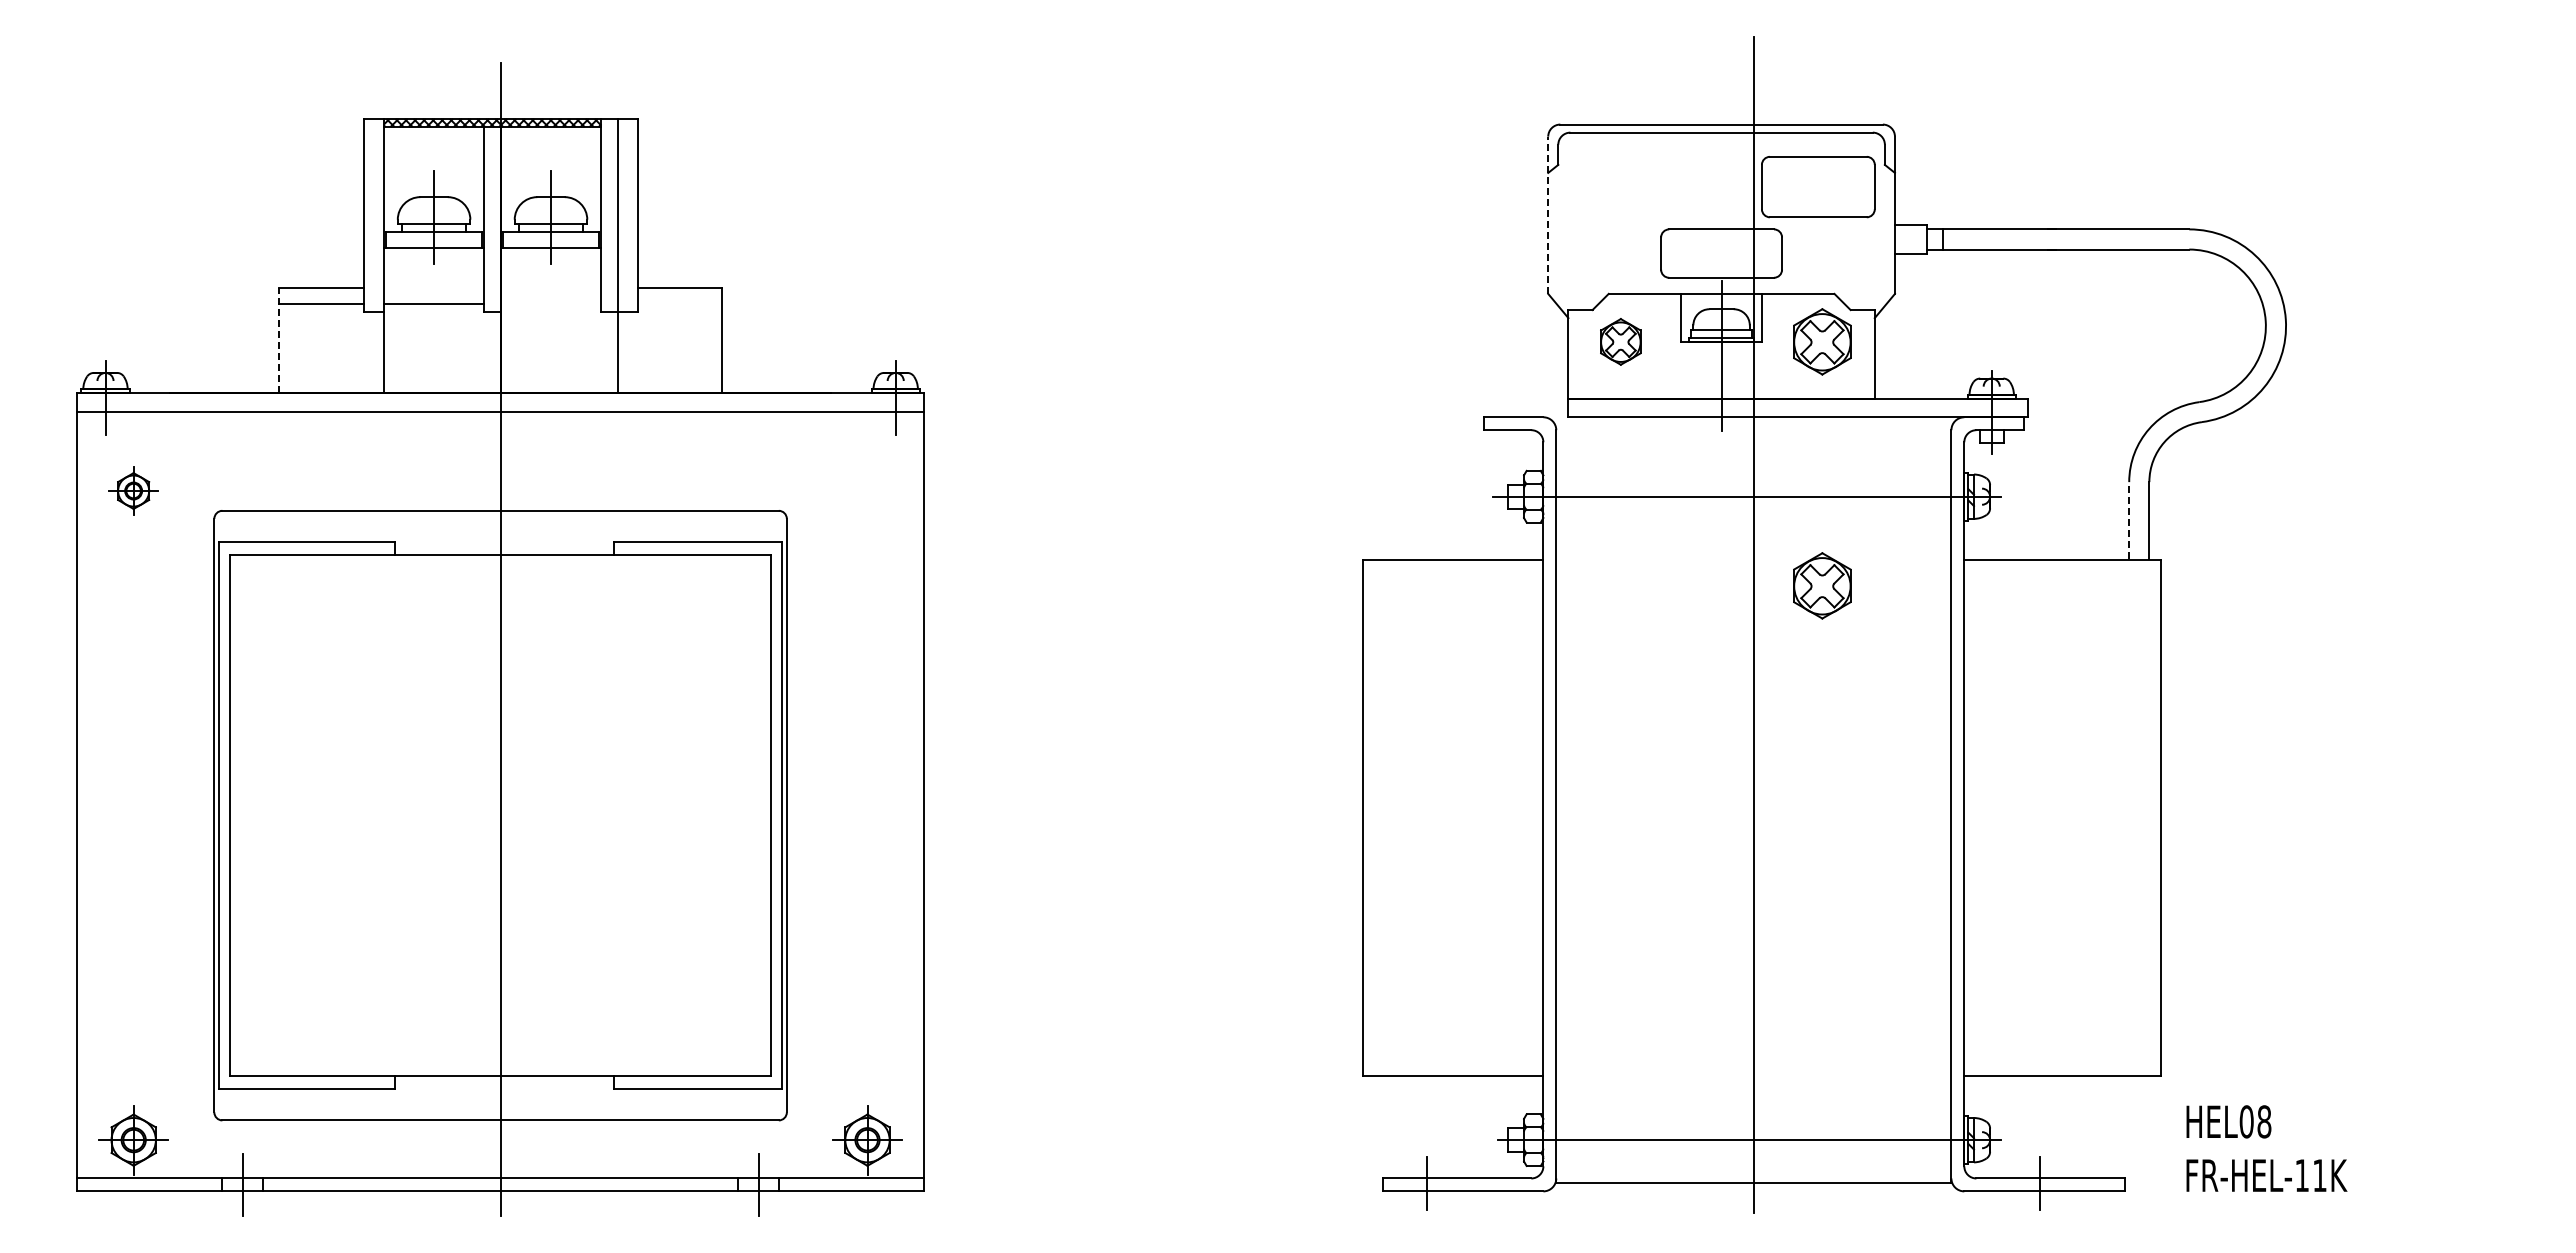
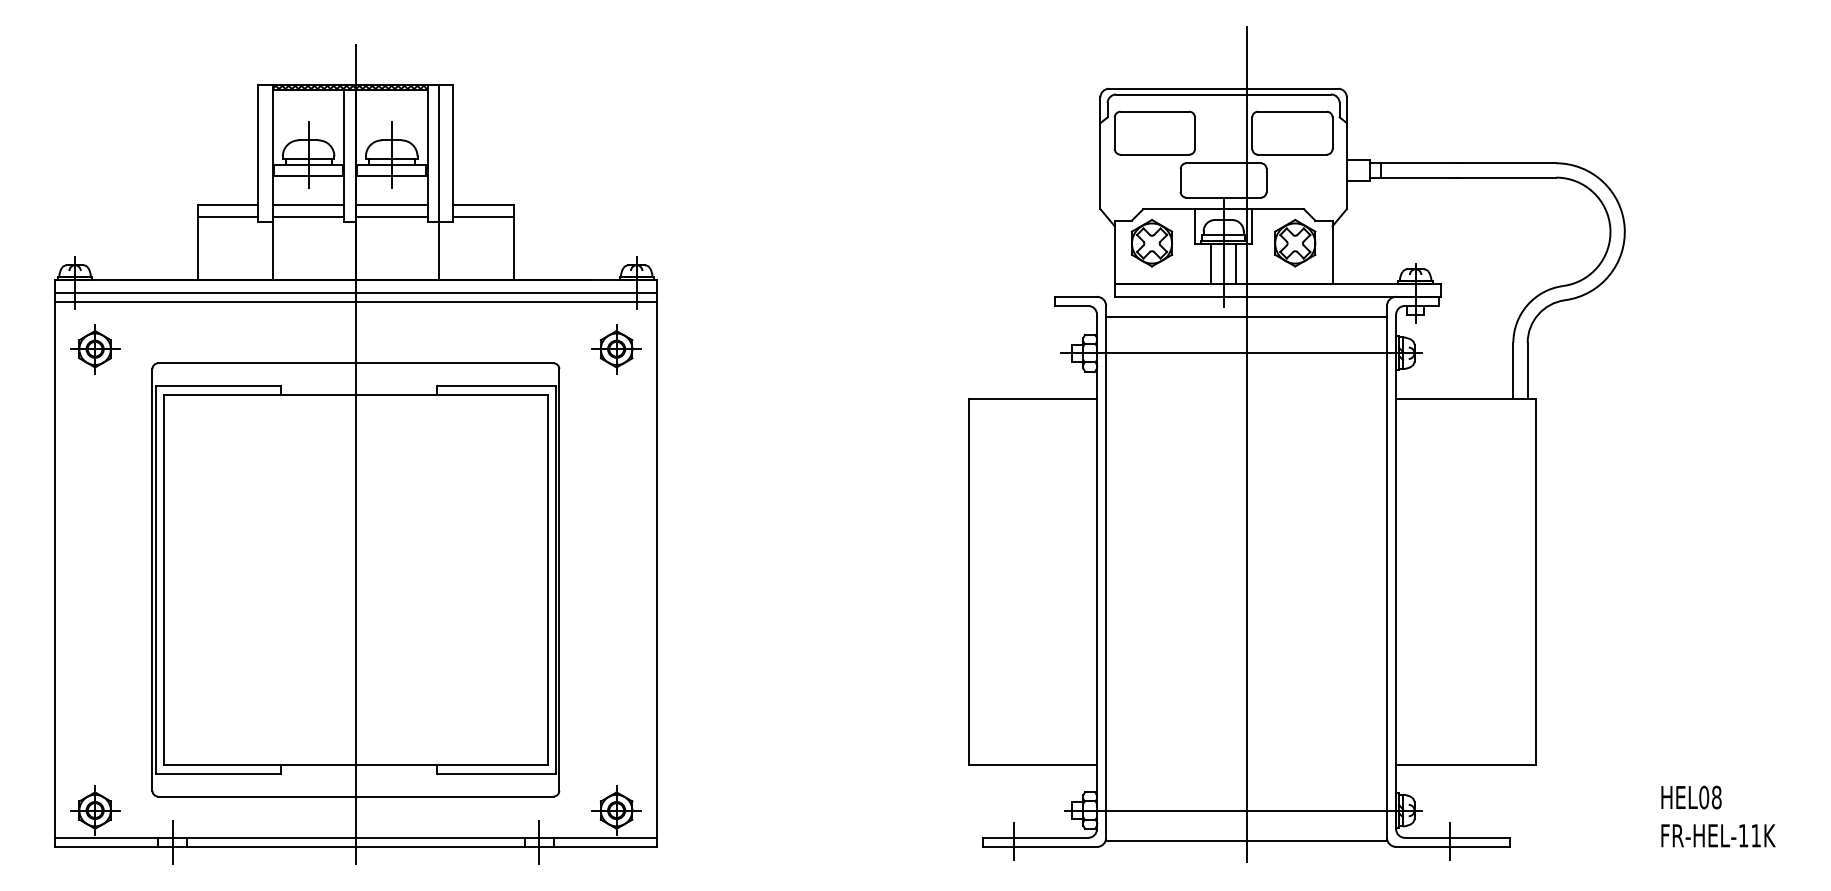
part: (1624, 187) -> (1154, 133), added
line: (1548, 215) -> (1100, 153), dashed -> solid
line: (433, 288) -> (308, 205), added
line: (550, 288) -> (391, 205), added
line: (550, 304) -> (391, 216), added
line: (679, 304) -> (483, 216), added
line: (278, 340) -> (198, 242), dashed -> solid
part: (1620, 341) -> (1151, 242), size x1.43
line: (1703, 370) -> (1210, 263), added
line: (1739, 370) -> (1236, 263), added
line: (500, 424) -> (355, 301), added
line: (1753, 445) -> (1246, 316), added
part: (133, 490) -> (94, 348), size x1.43
part: (867, 490) -> (616, 348), added
line: (2129, 520) -> (1513, 370), dashed -> solid
part: (1822, 585) -> (1295, 416), removed
text: (2266, 1148) -> (1718, 816), moved

